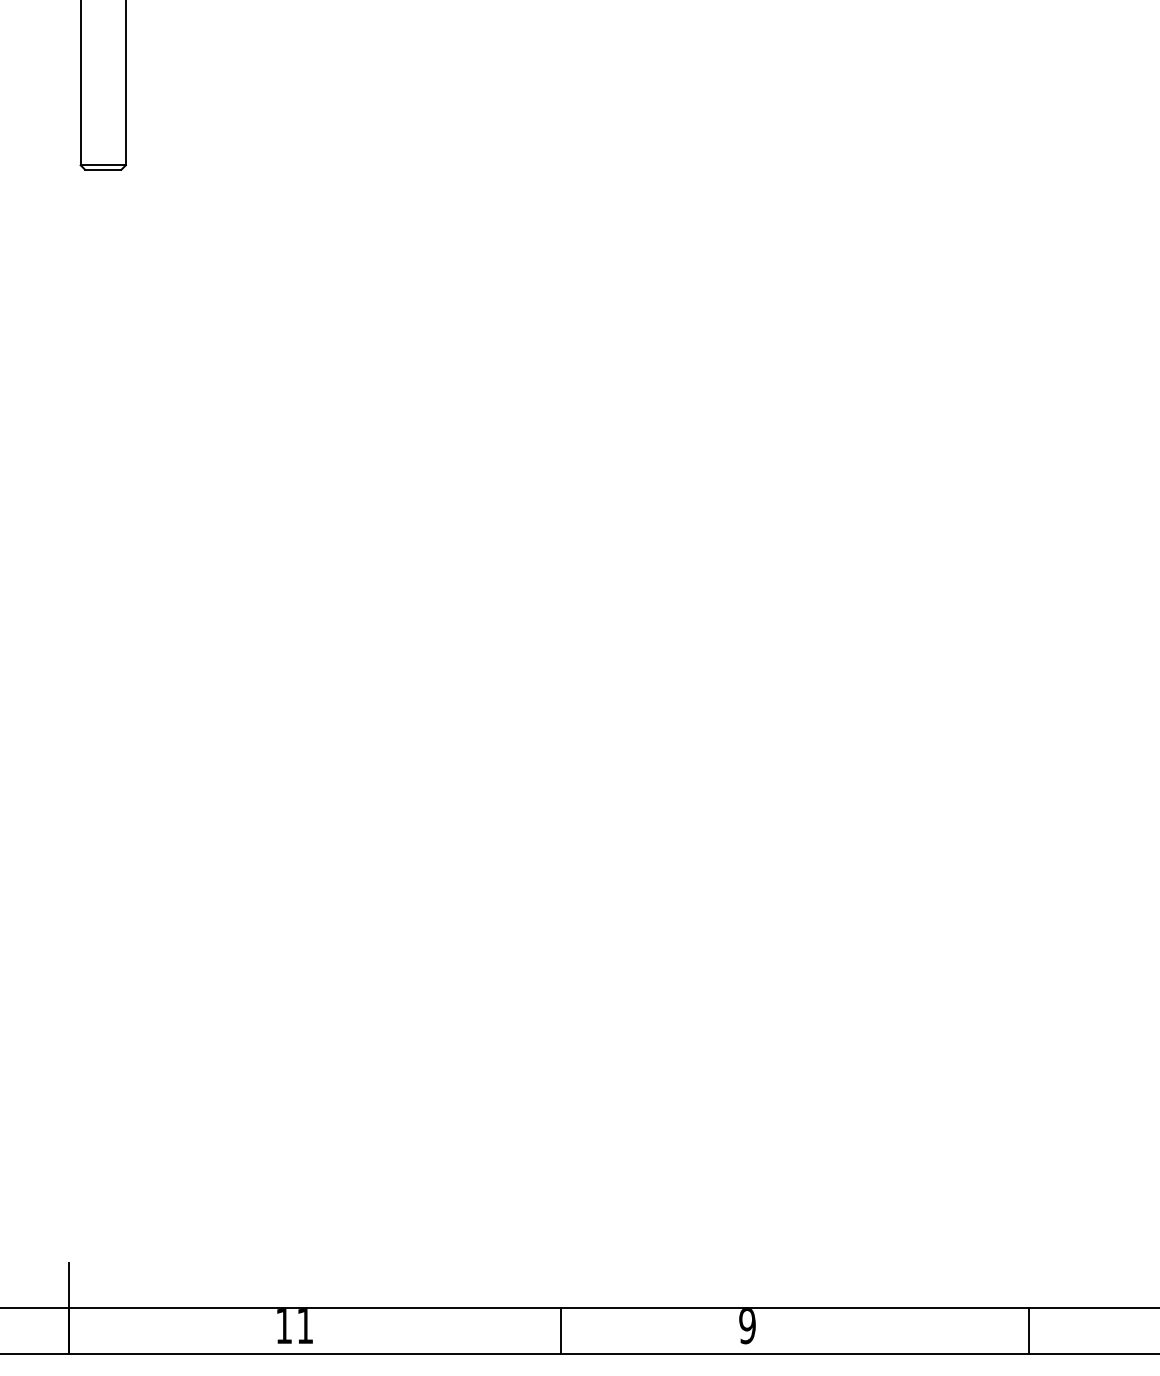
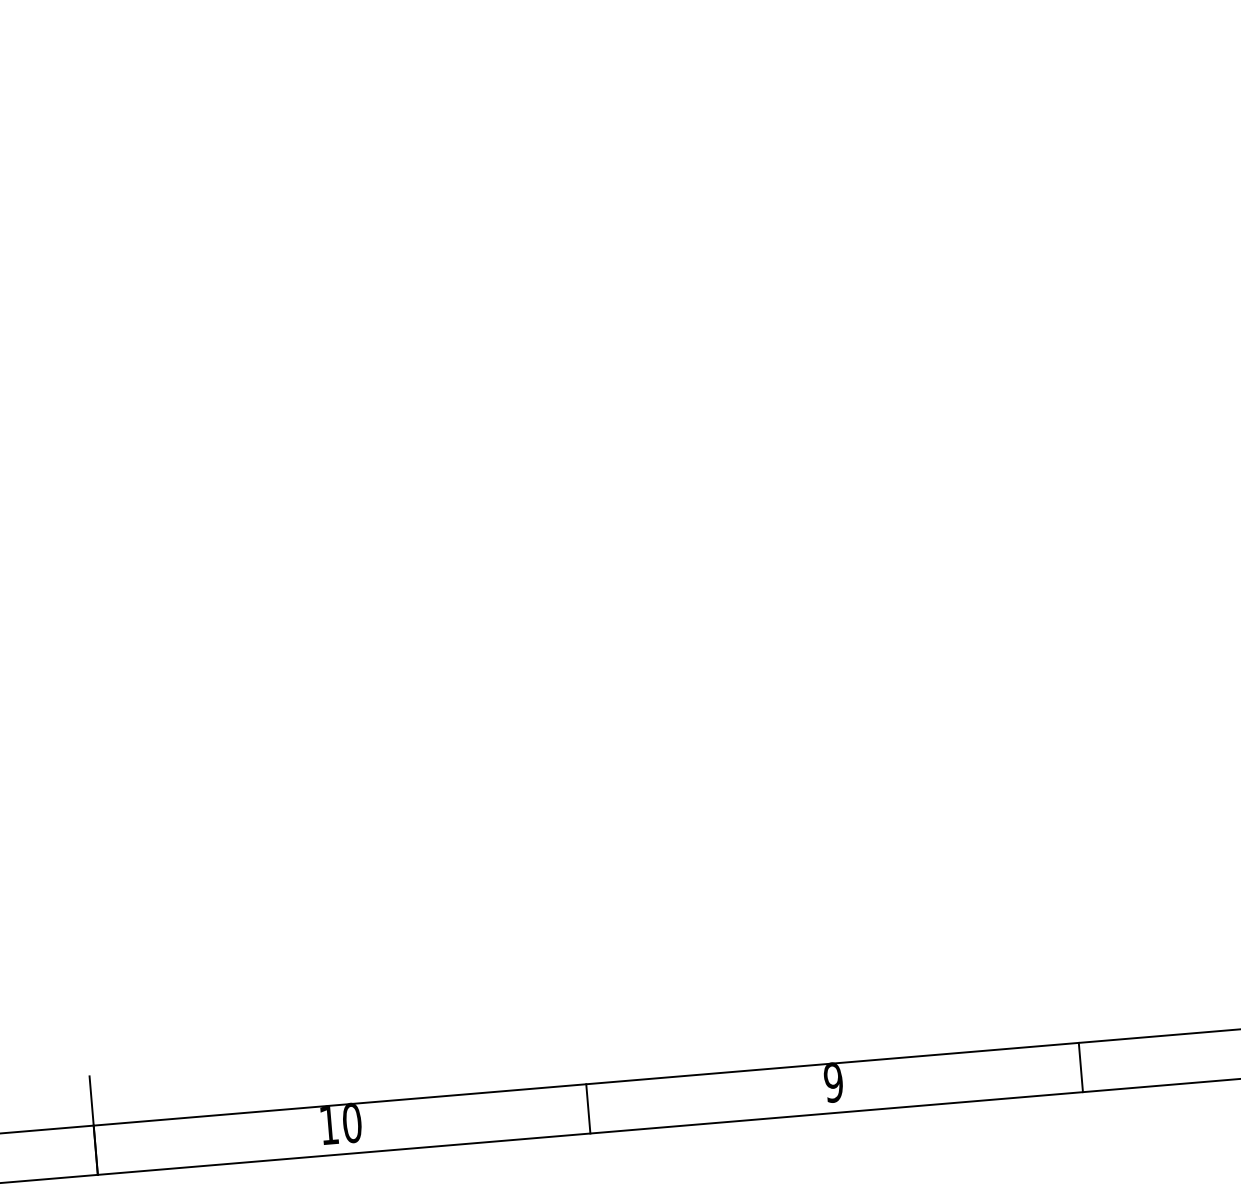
text: (305, 1326) -> (352, 1123), 11 -> 10
line: (560, 1330) -> (588, 1108), moved
line: (1029, 1330) -> (1081, 1067), moved

